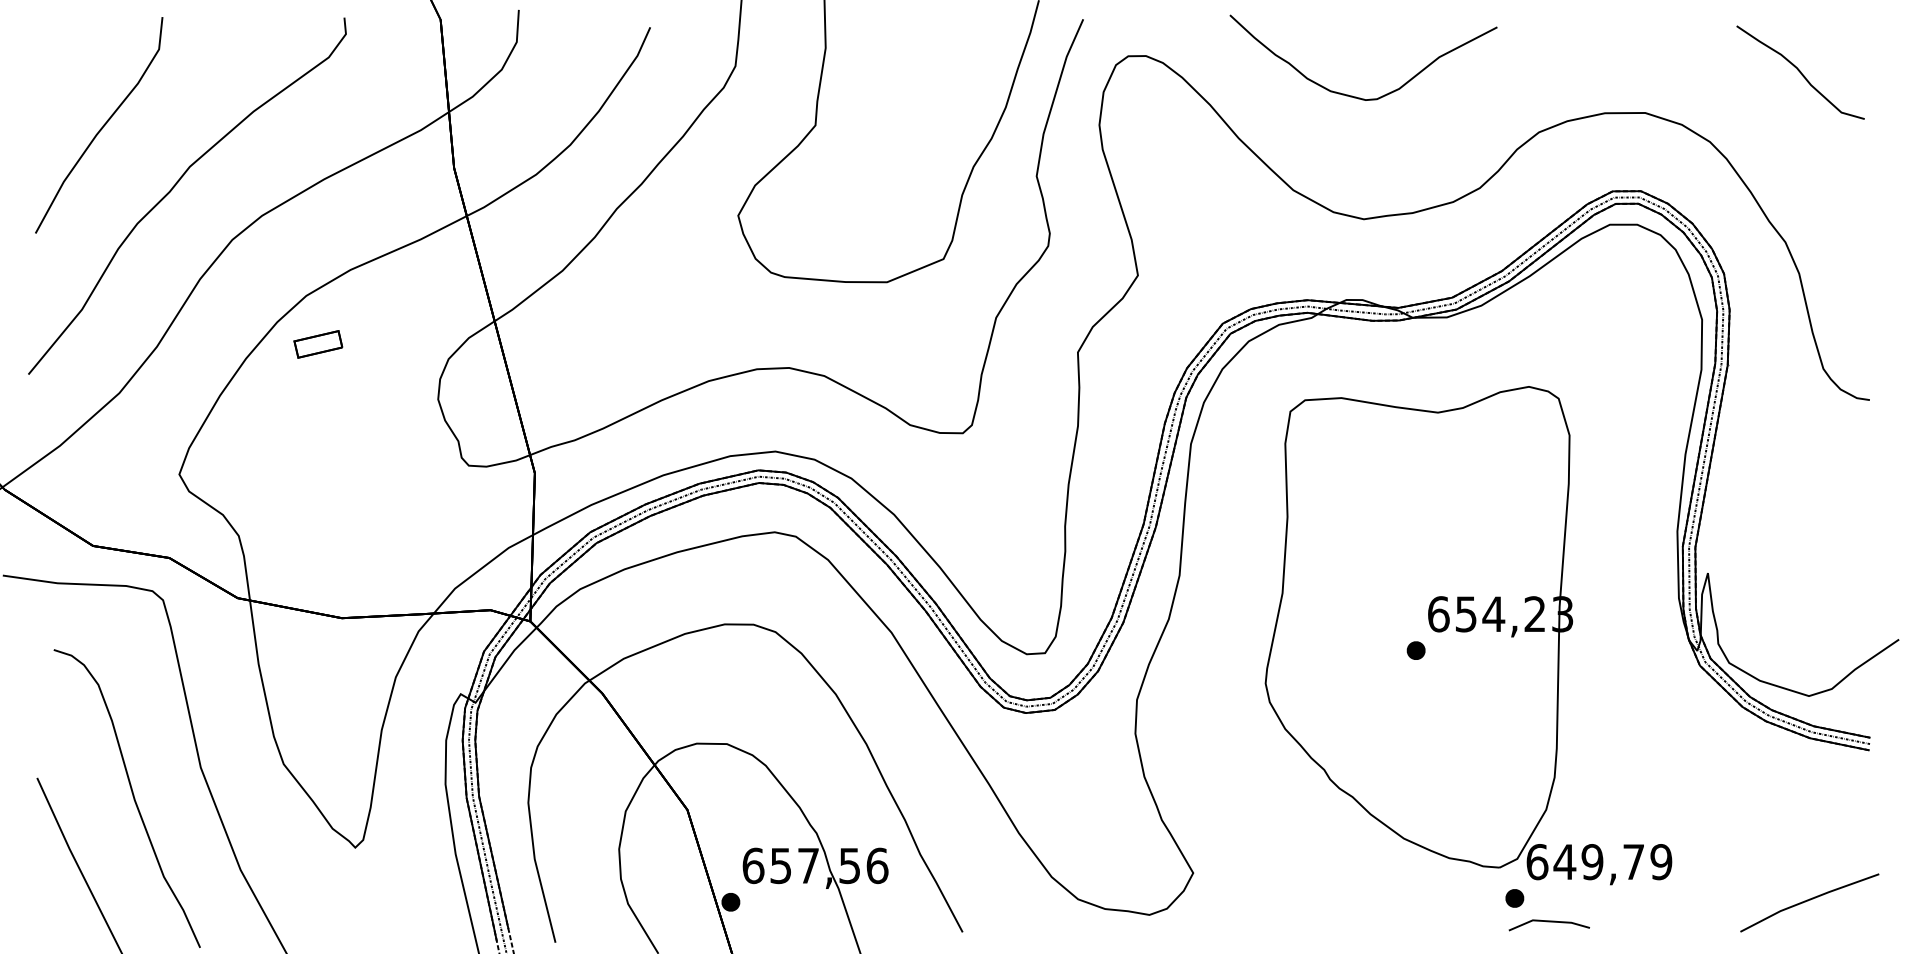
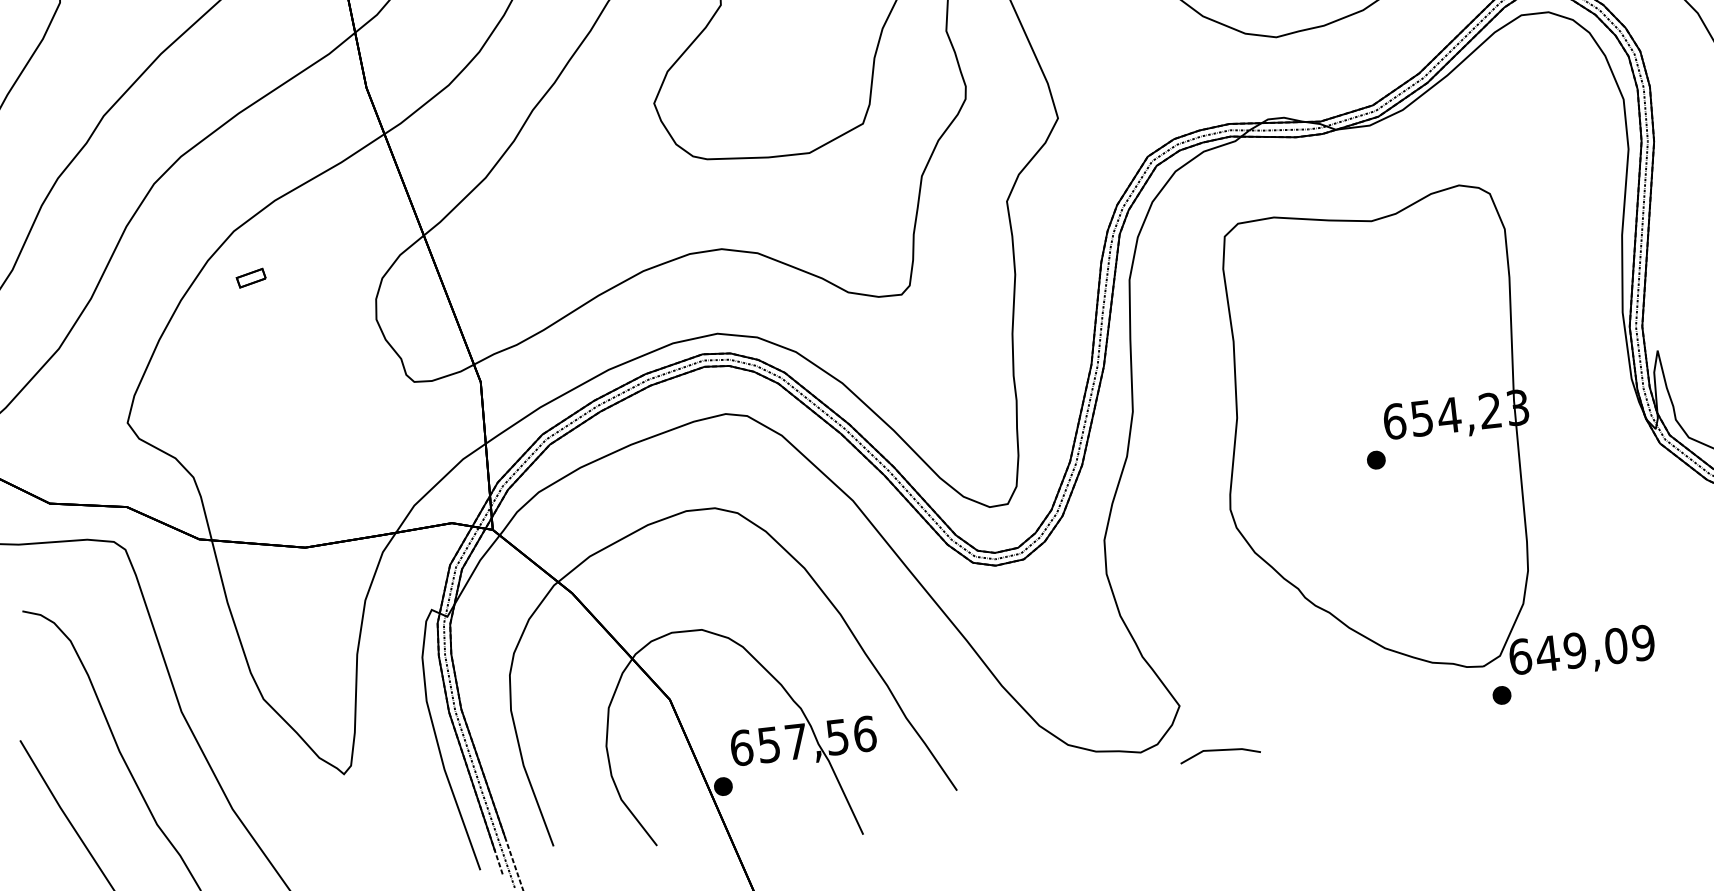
part: (318, 344) -> (251, 278), size x0.6
text: (1633, 862) -> (1615, 646), 649,79 -> 649,09
line: (1548, 922) -> (1219, 751), moved

